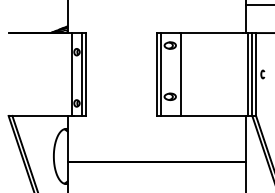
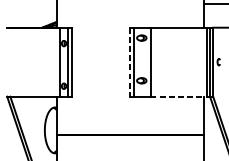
line: (156, 75) -> (130, 63), solid -> dashed
line: (214, 115) -> (178, 96), solid -> dashed

